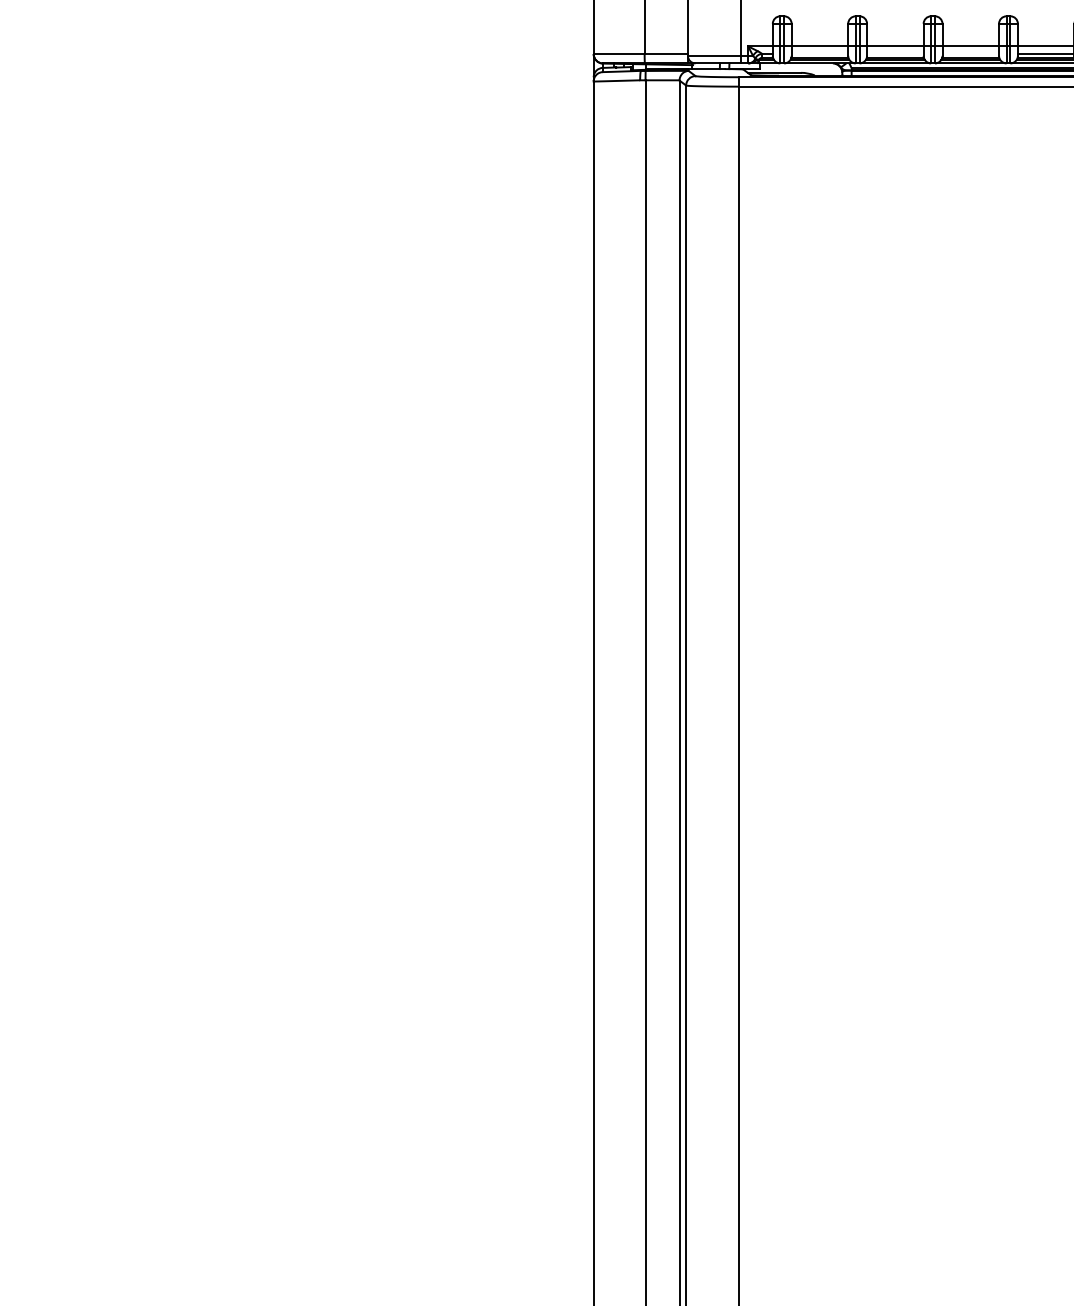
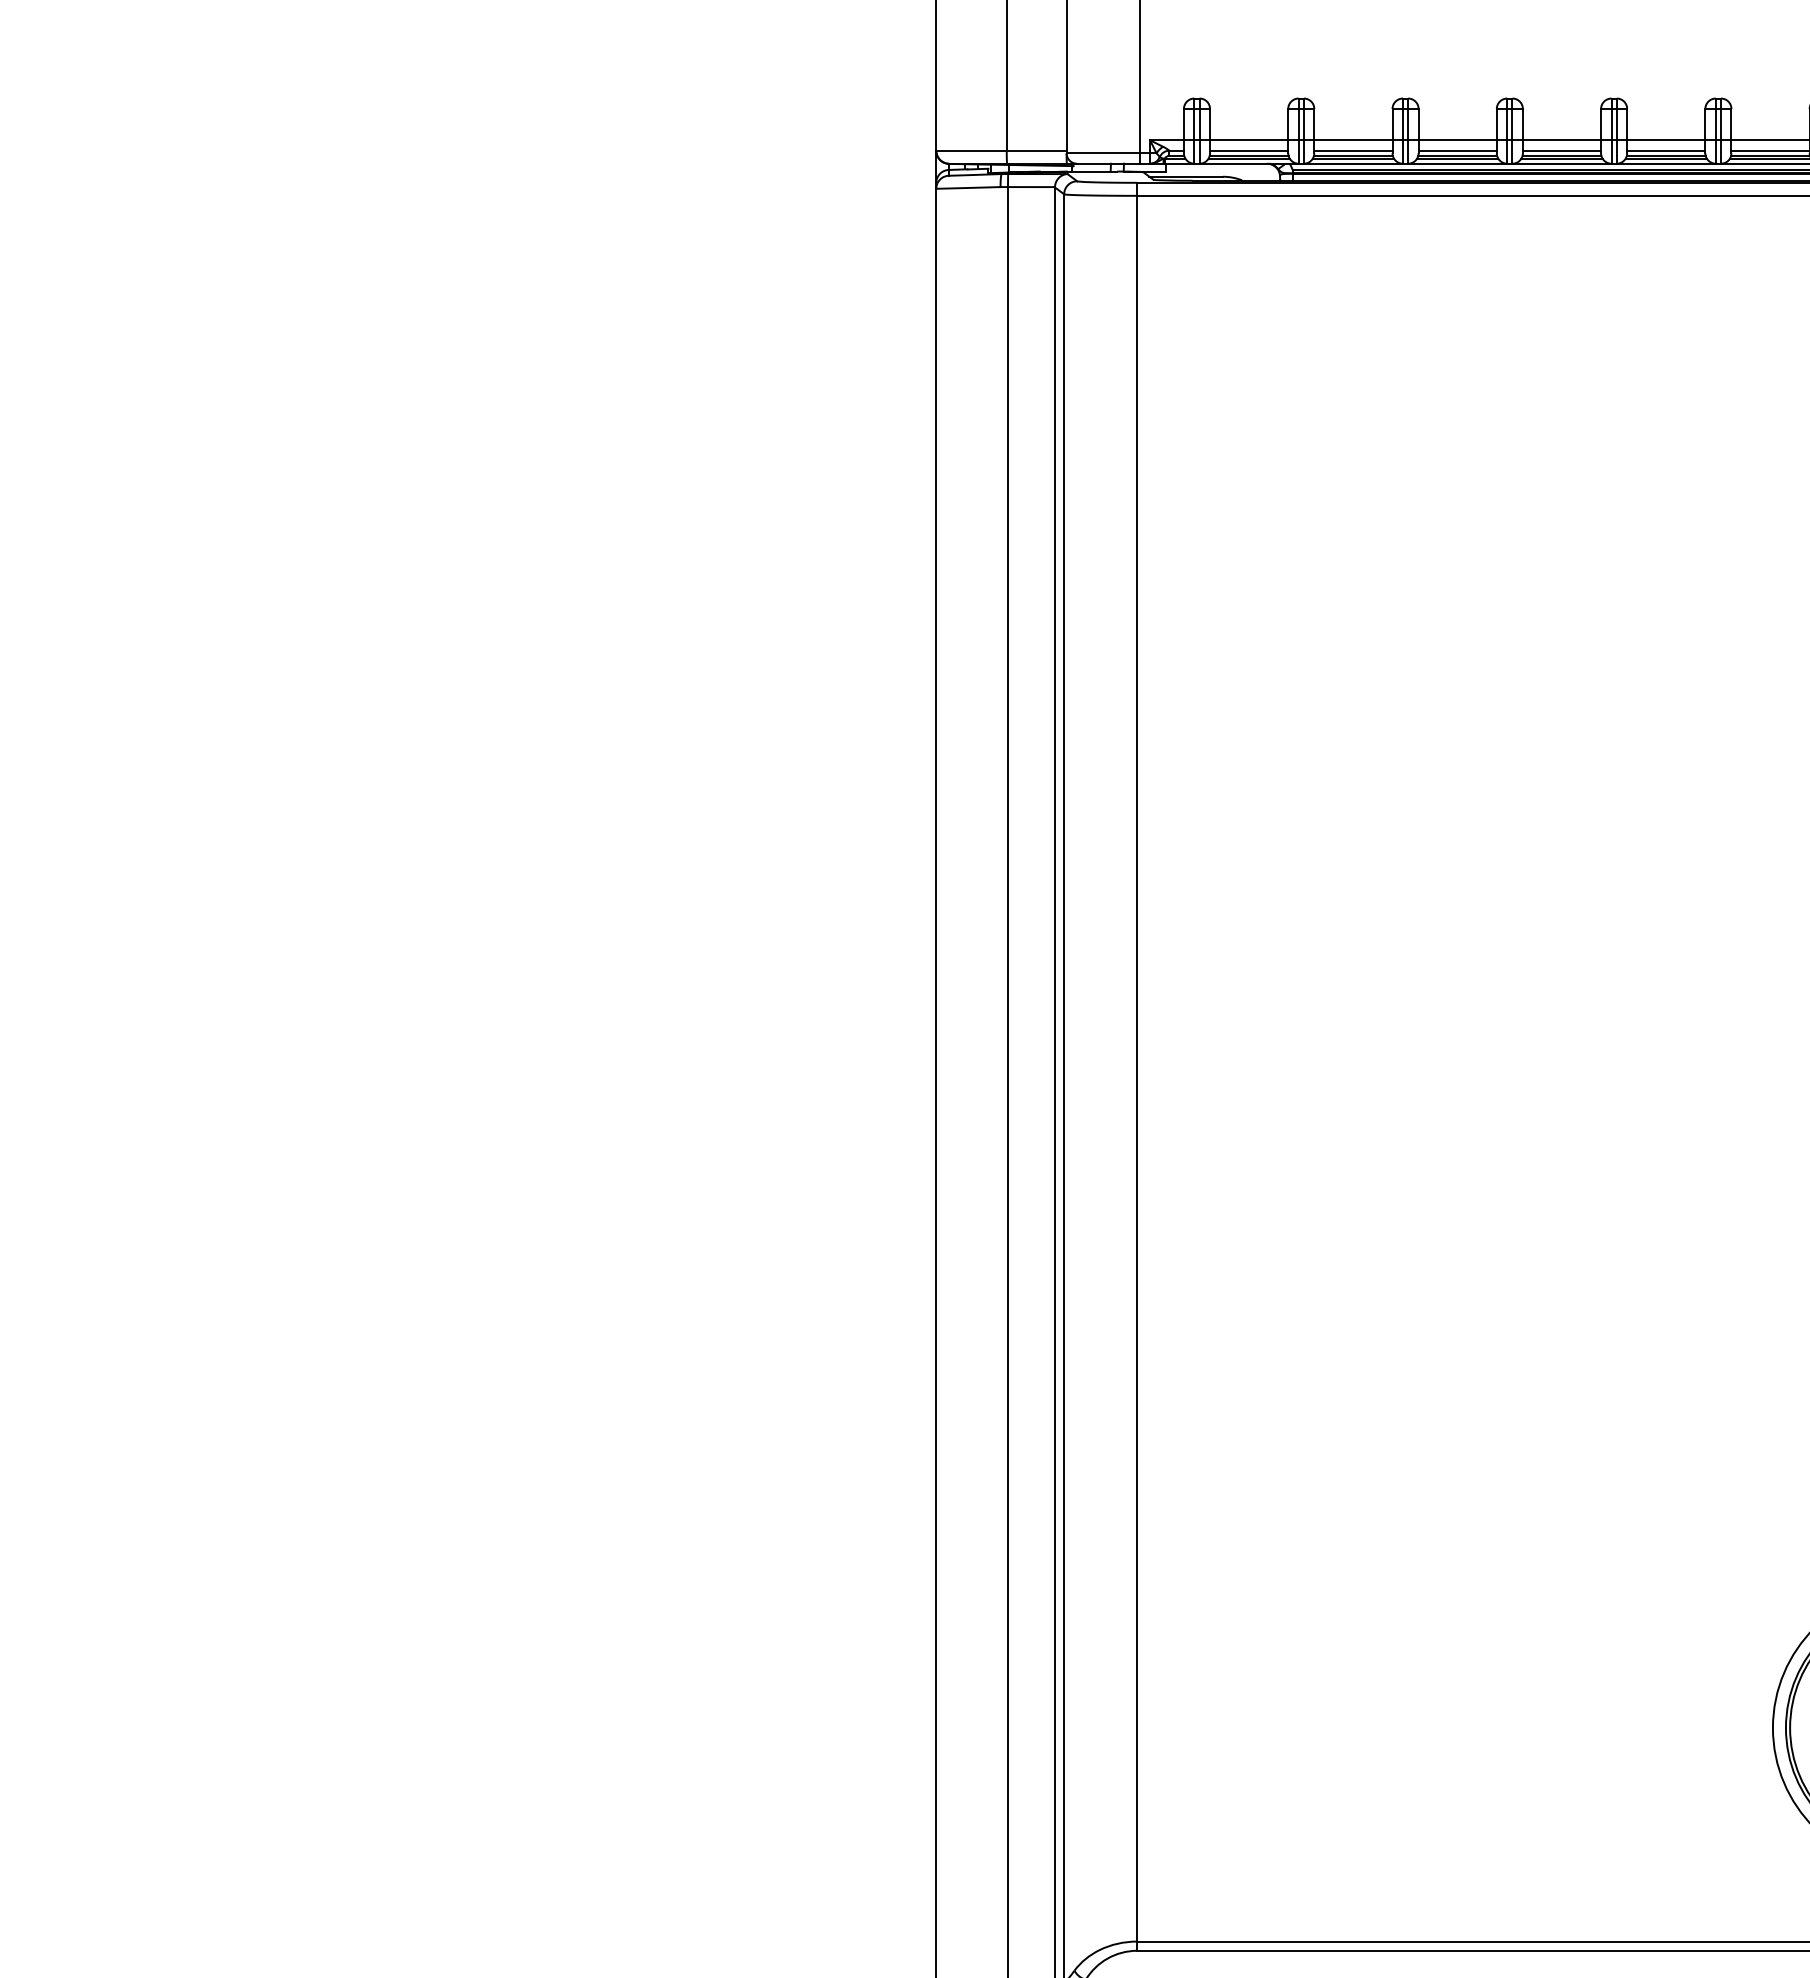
line: (820, 53) -> (1249, 150), added
line: (895, 53) -> (1353, 150), added
line: (970, 53) -> (1457, 150), added

